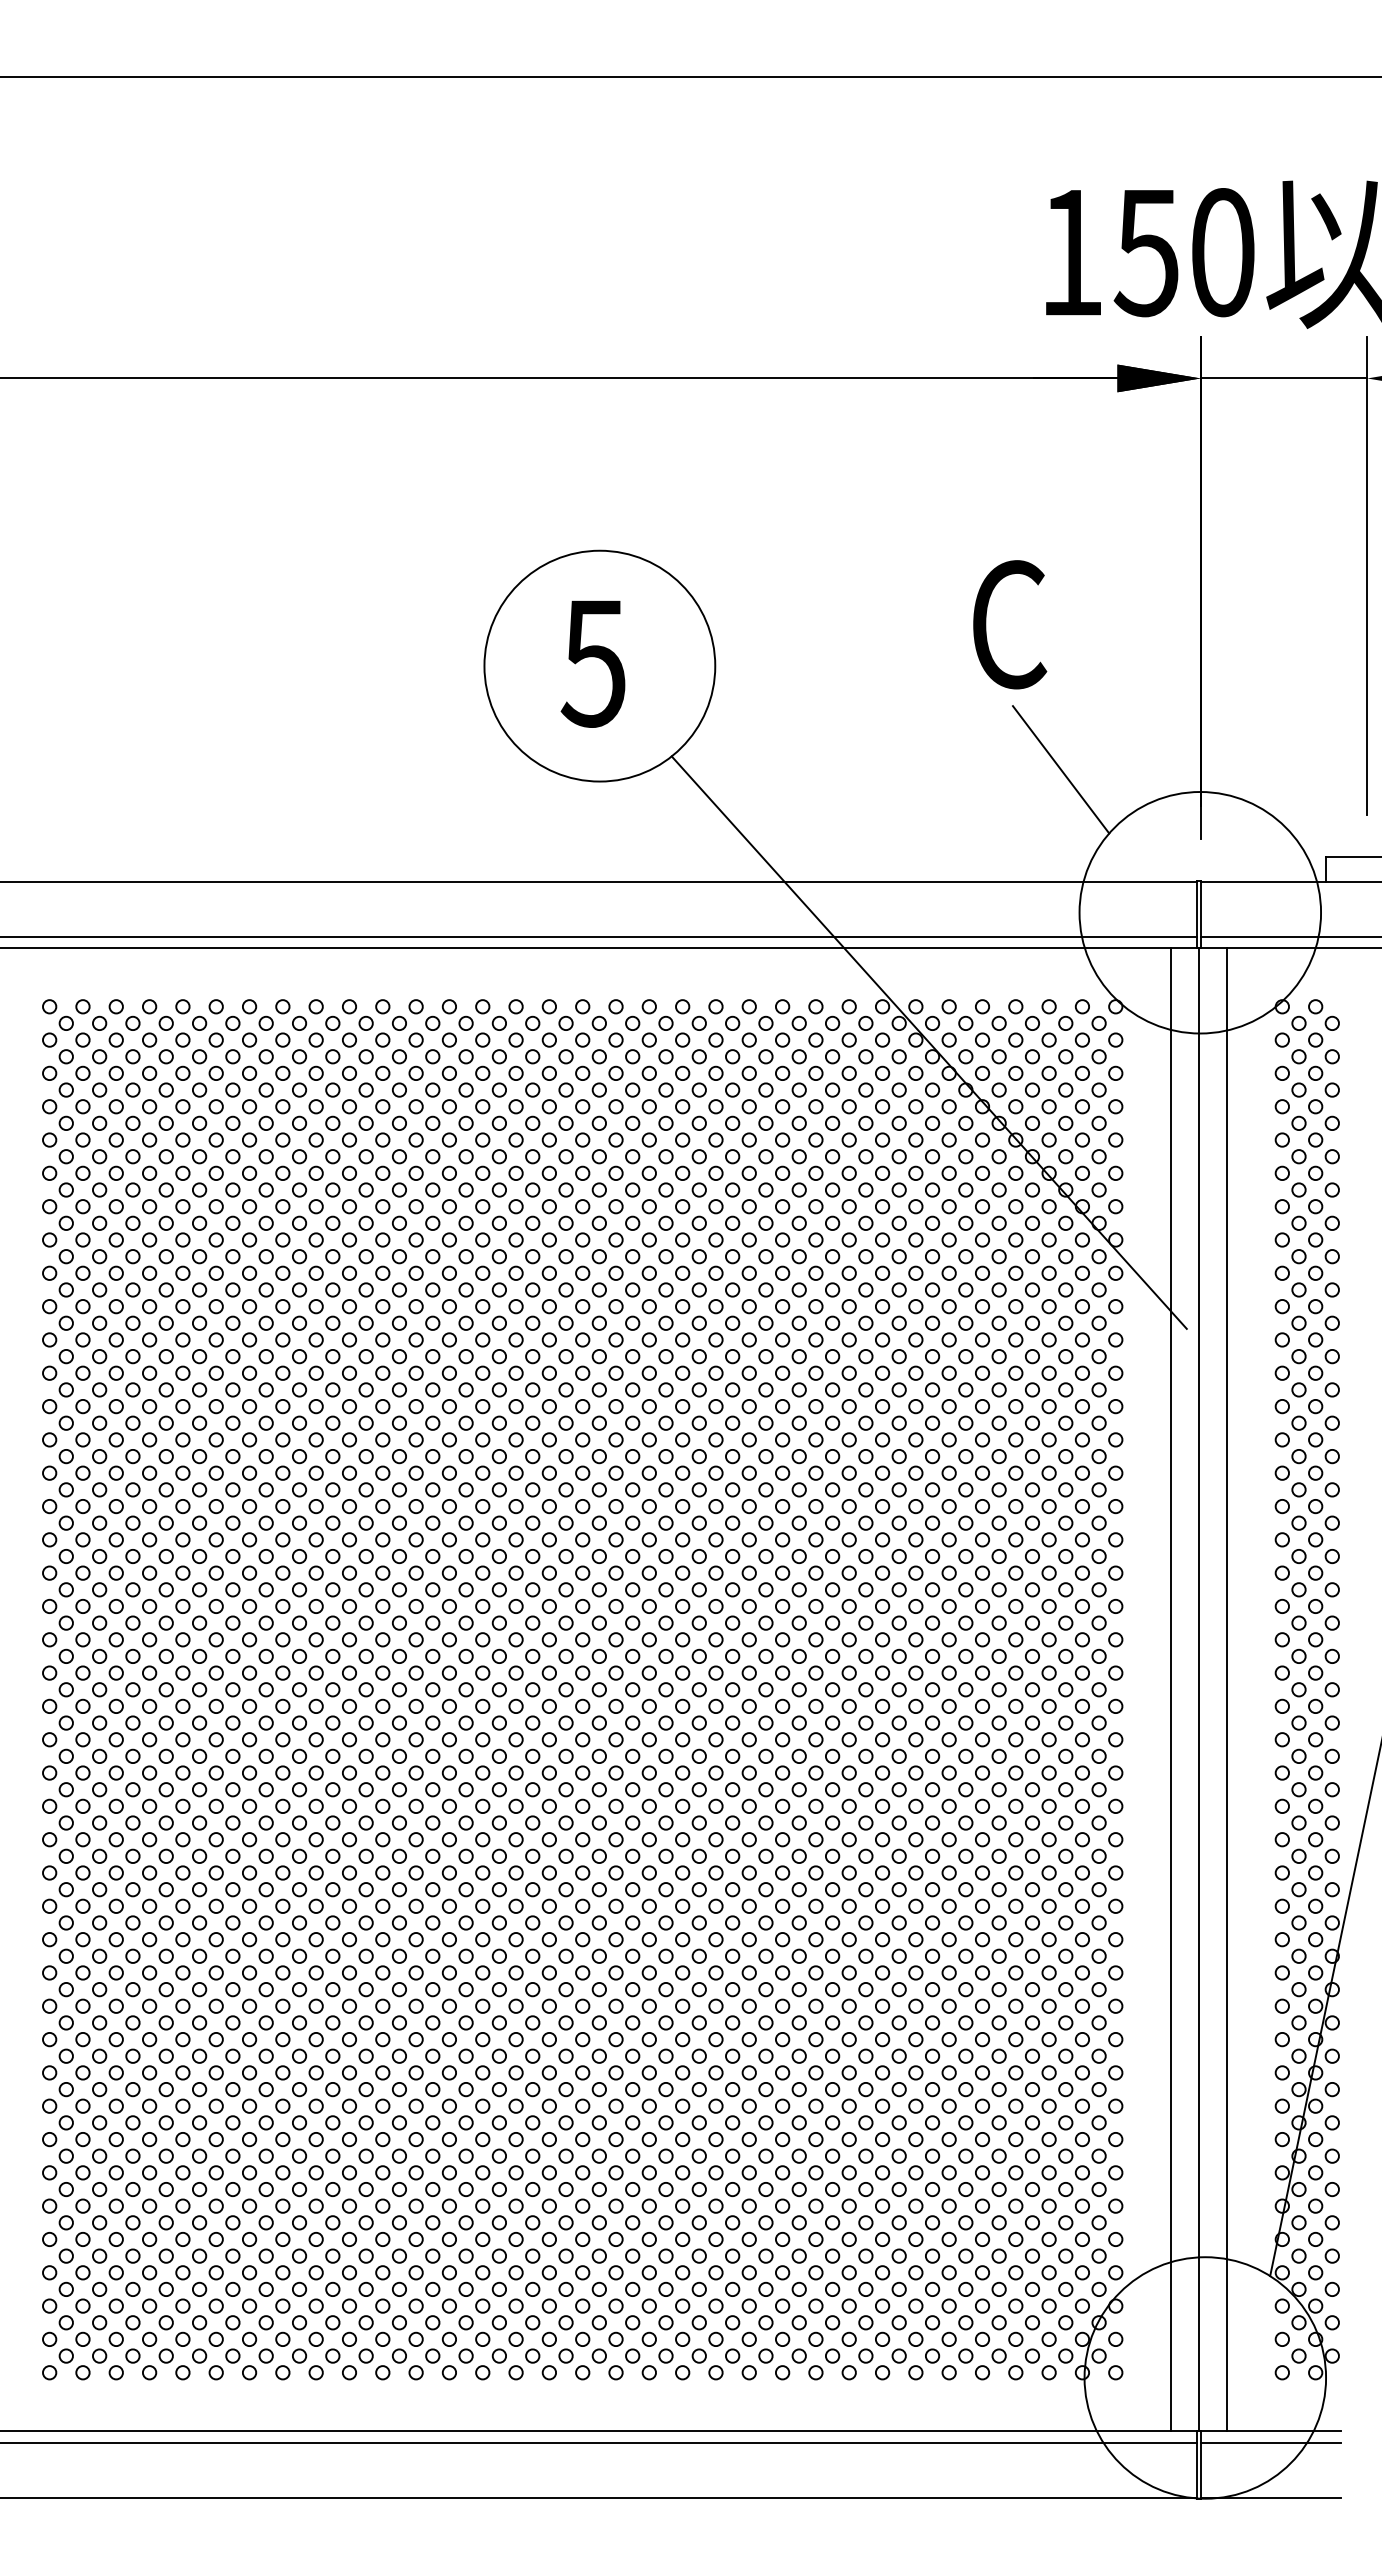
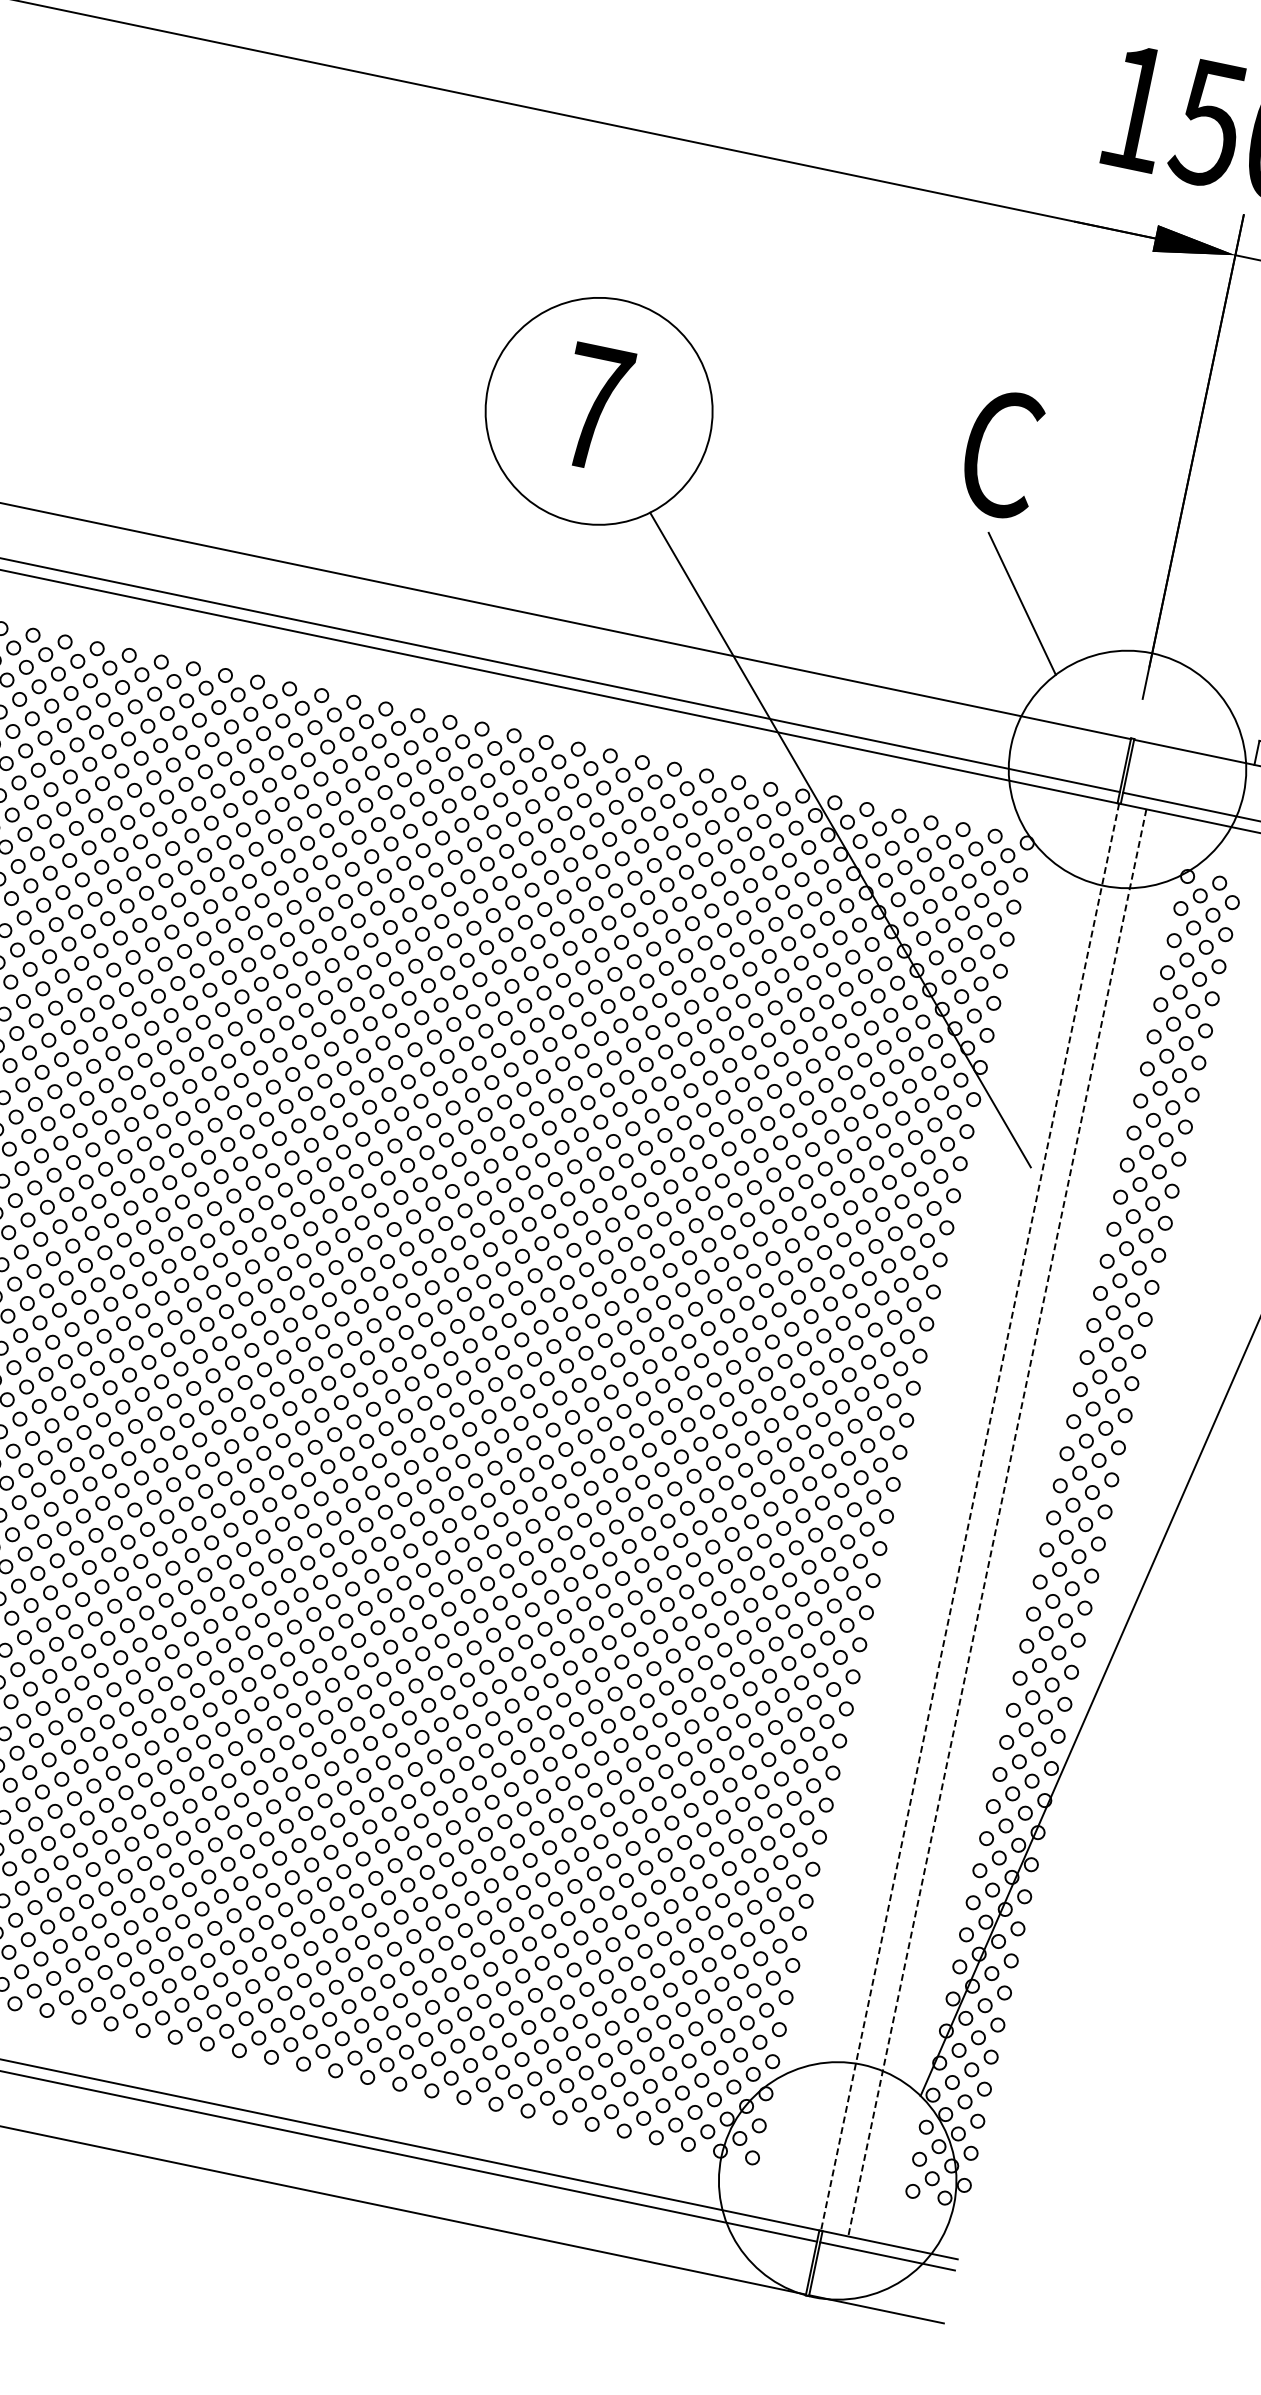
text: (593, 663) -> (593, 407), 5 -> 7
line: (1170, 1689) -> (942, 1511), removed
line: (1199, 1690) -> (970, 1517), solid -> dashed
line: (1227, 1690) -> (997, 1523), solid -> dashed

